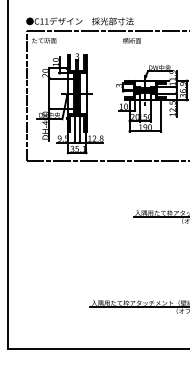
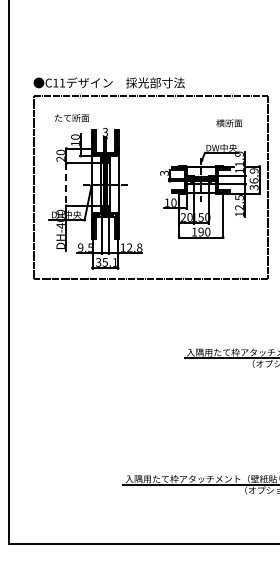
text: (44, 40) -> (72, 118), moved
text: (132, 40) -> (229, 123), moved
line: (49, 94) -> (66, 185), solid -> dashed

